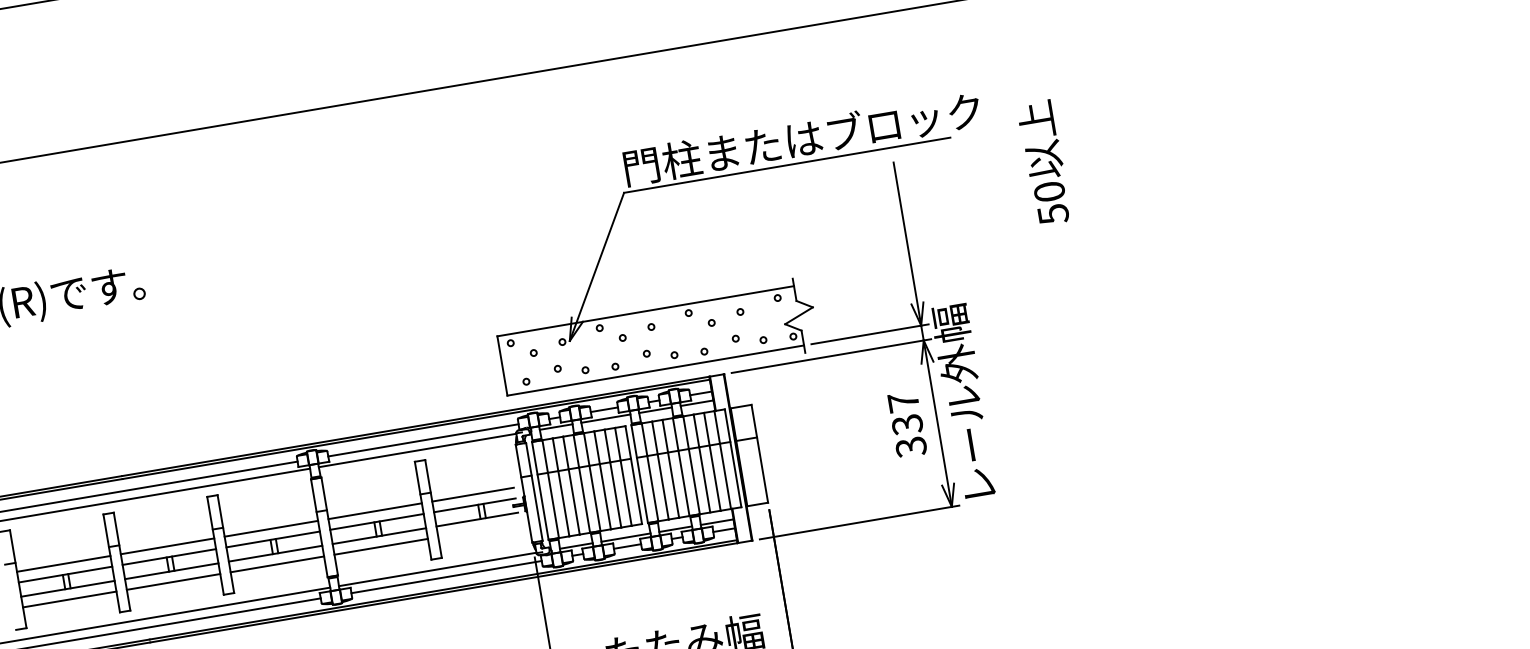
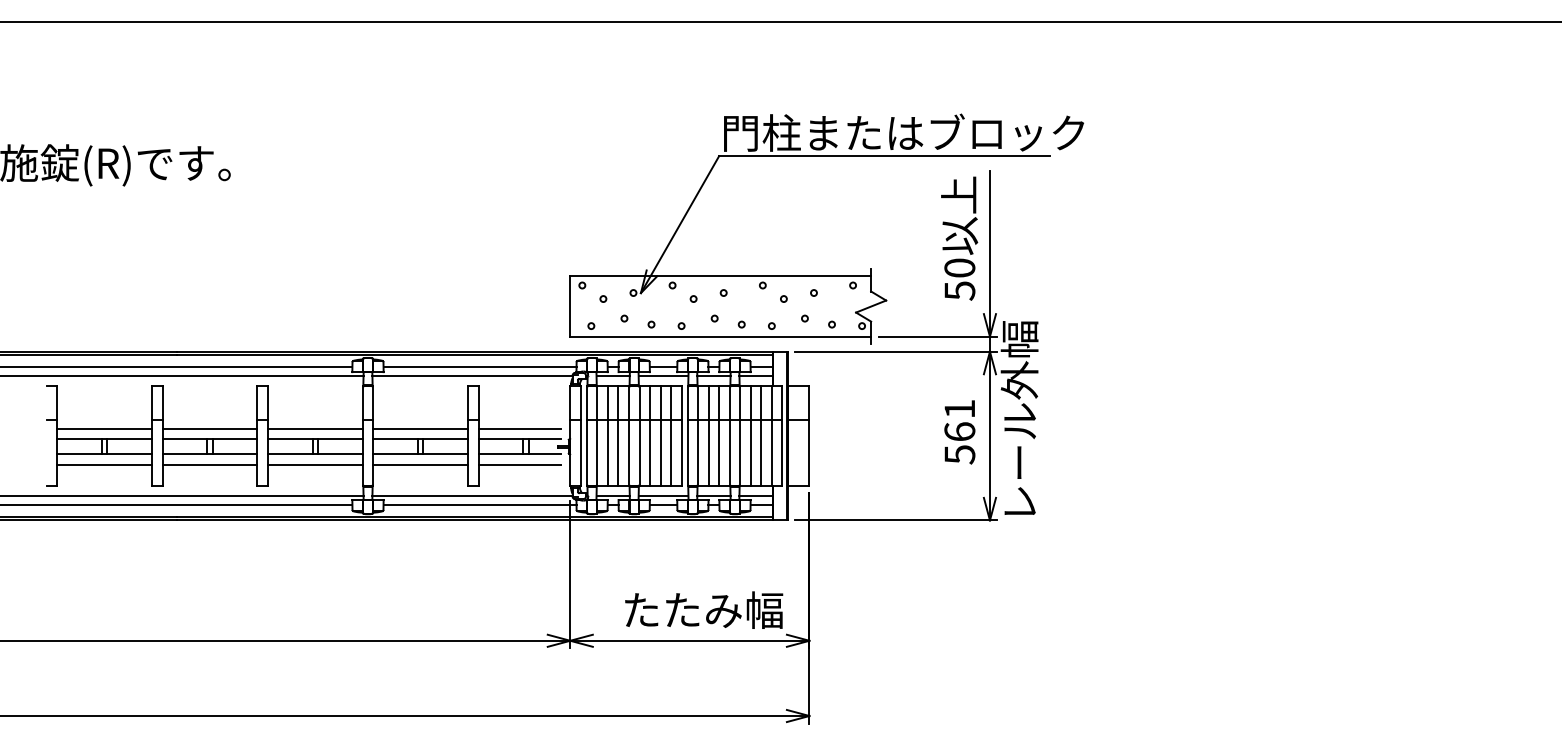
text: (1044, 162) -> (959, 238), moved
text: (906, 424) -> (959, 431), 337 -> 561
line: (478, 530) -> (519, 464), added

